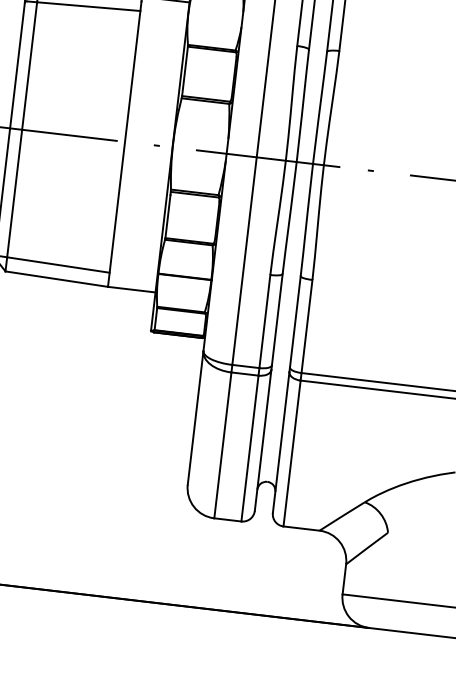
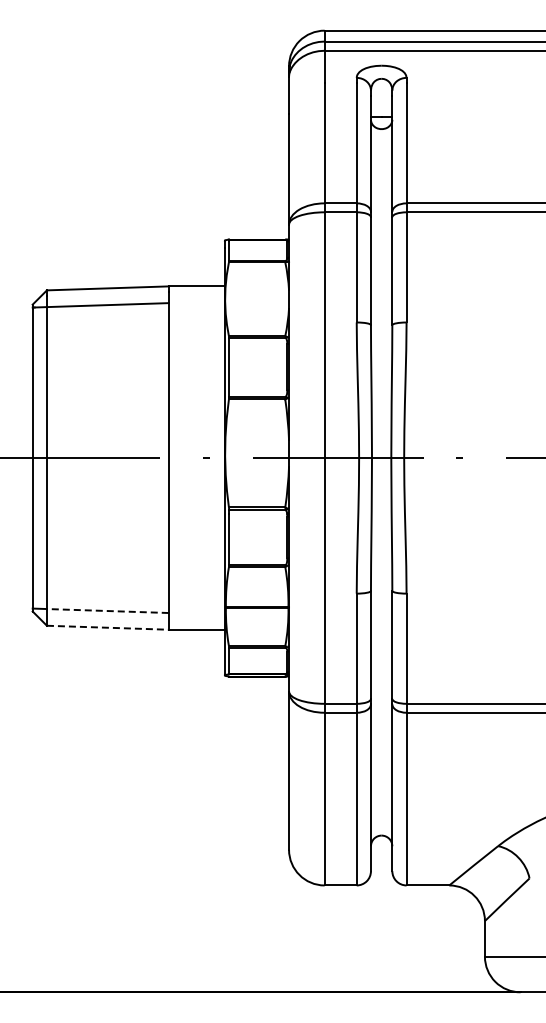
line: (58, 265) -> (107, 611), solid -> dashed
line: (56, 278) -> (107, 627), solid -> dashed

